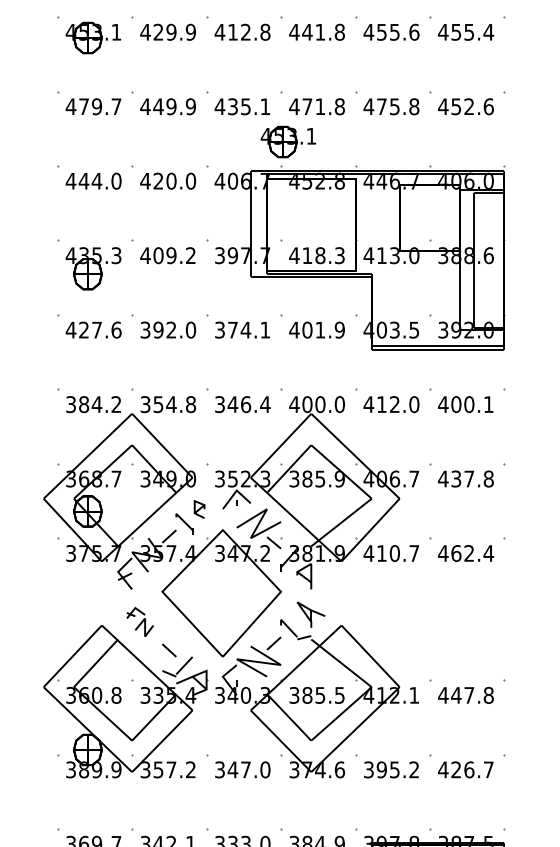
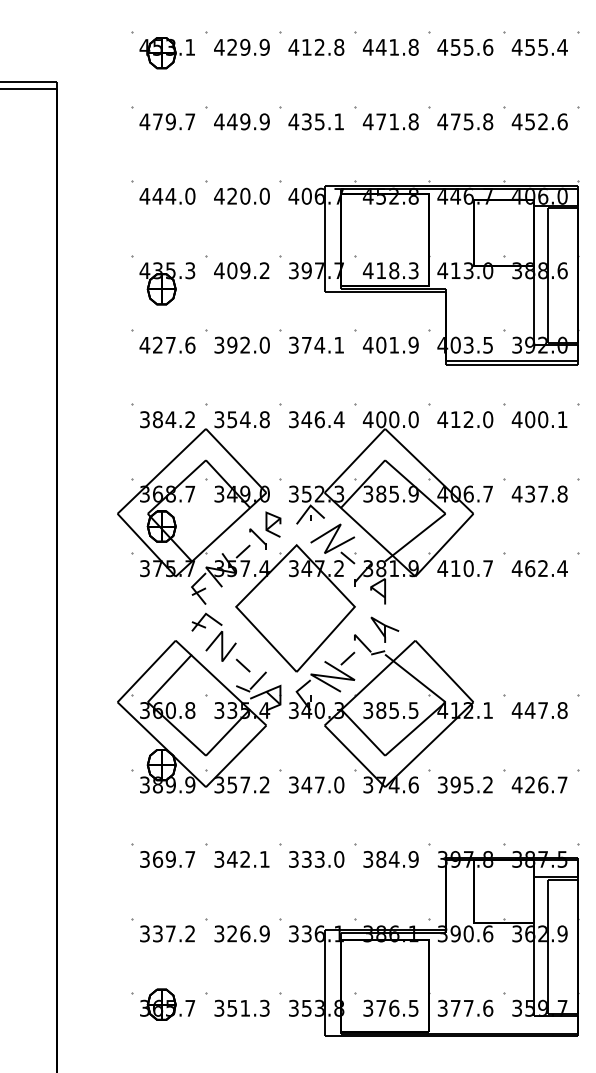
part: (287, 142) -> (361, 157), removed
part: (199, 509) -> (273, 524), size x1.43
part: (139, 621) -> (213, 636), size x1.67

